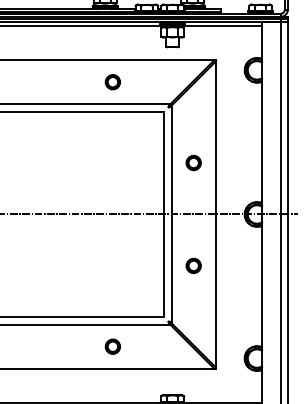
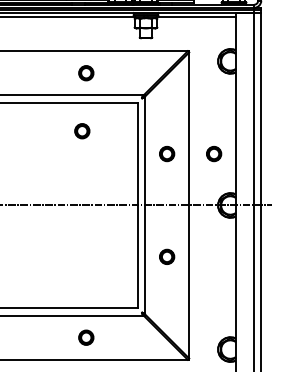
part: (108, 140) -> (81, 131), added
part: (240, 162) -> (213, 153), added

